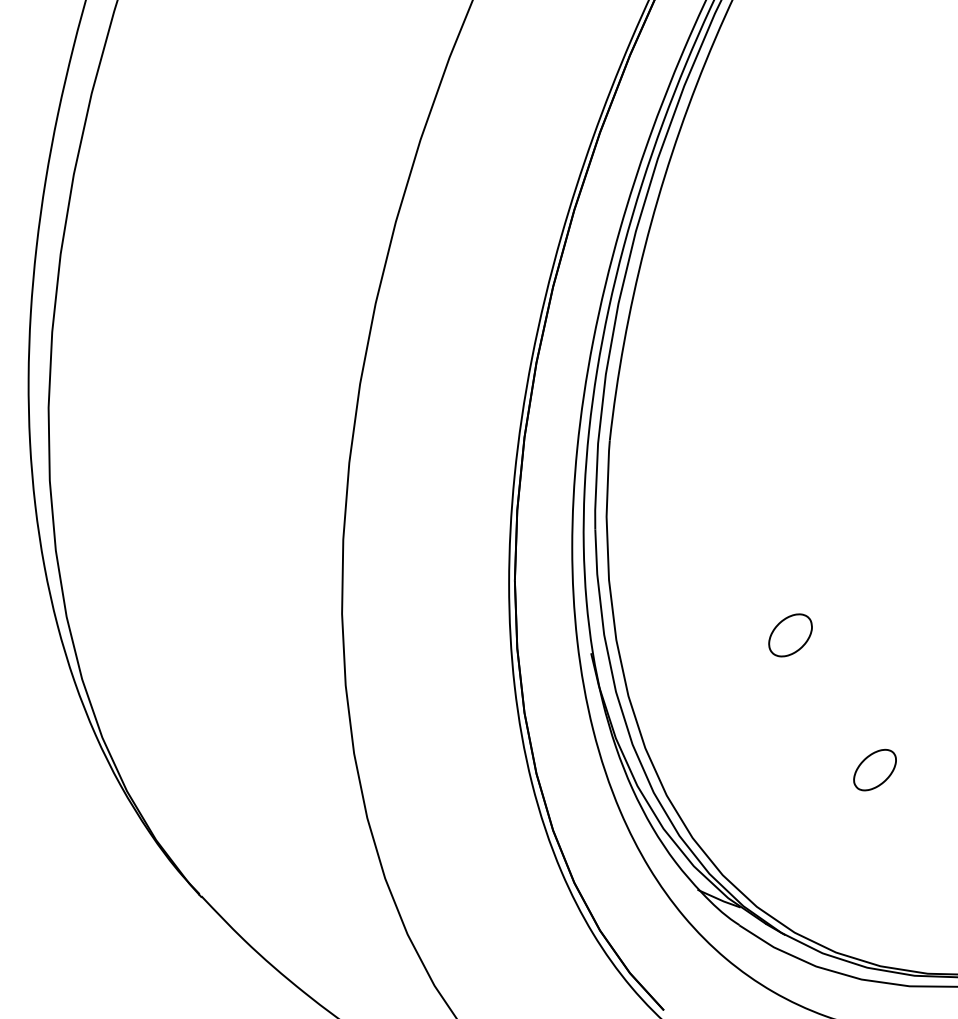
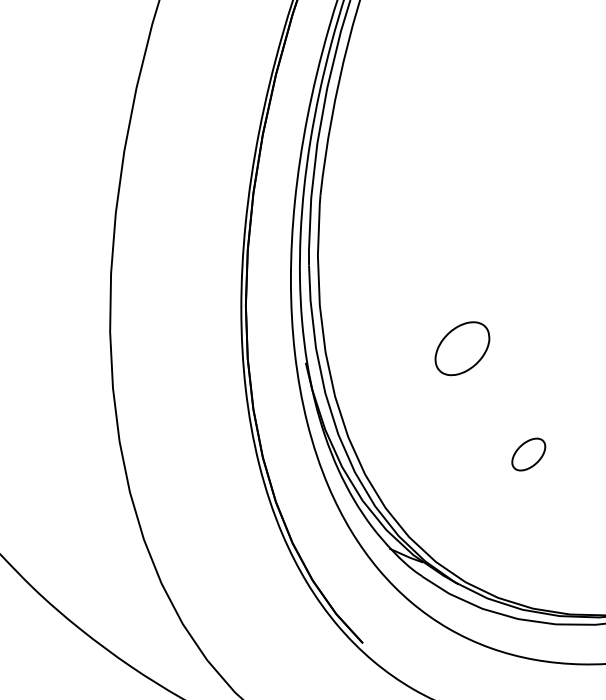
part: (790, 635) -> (462, 348), size x1.6

